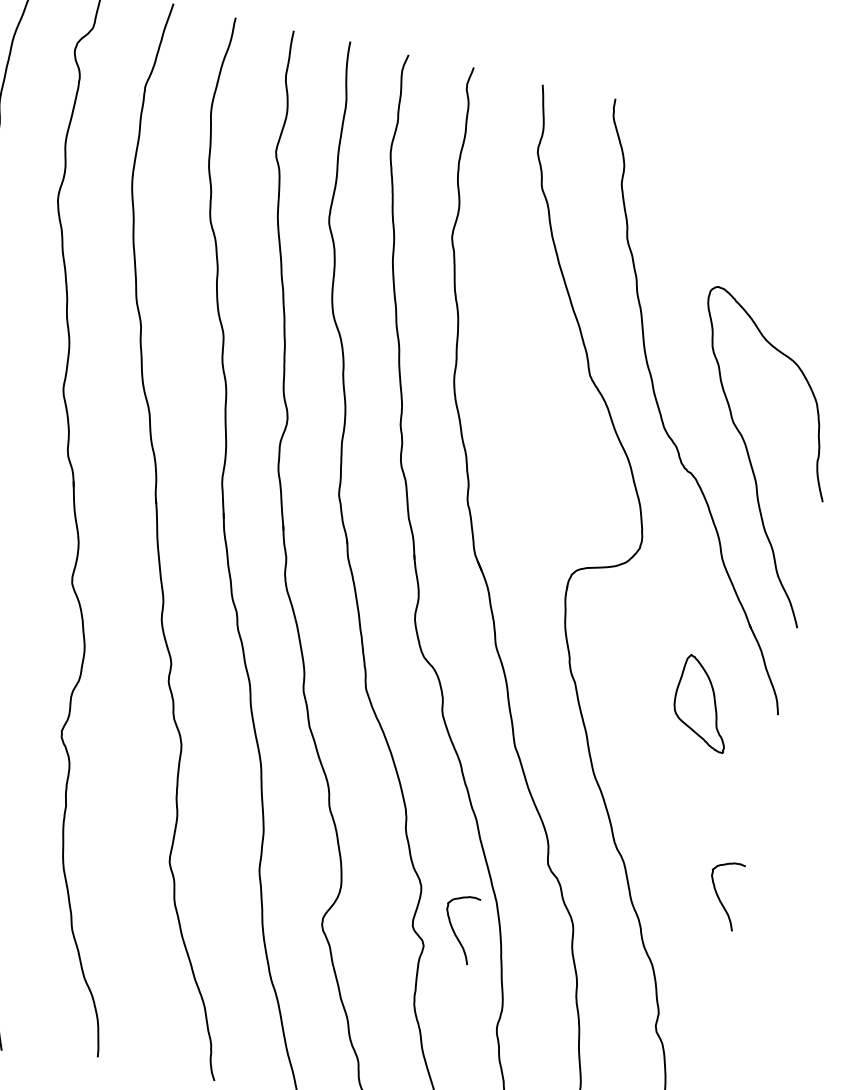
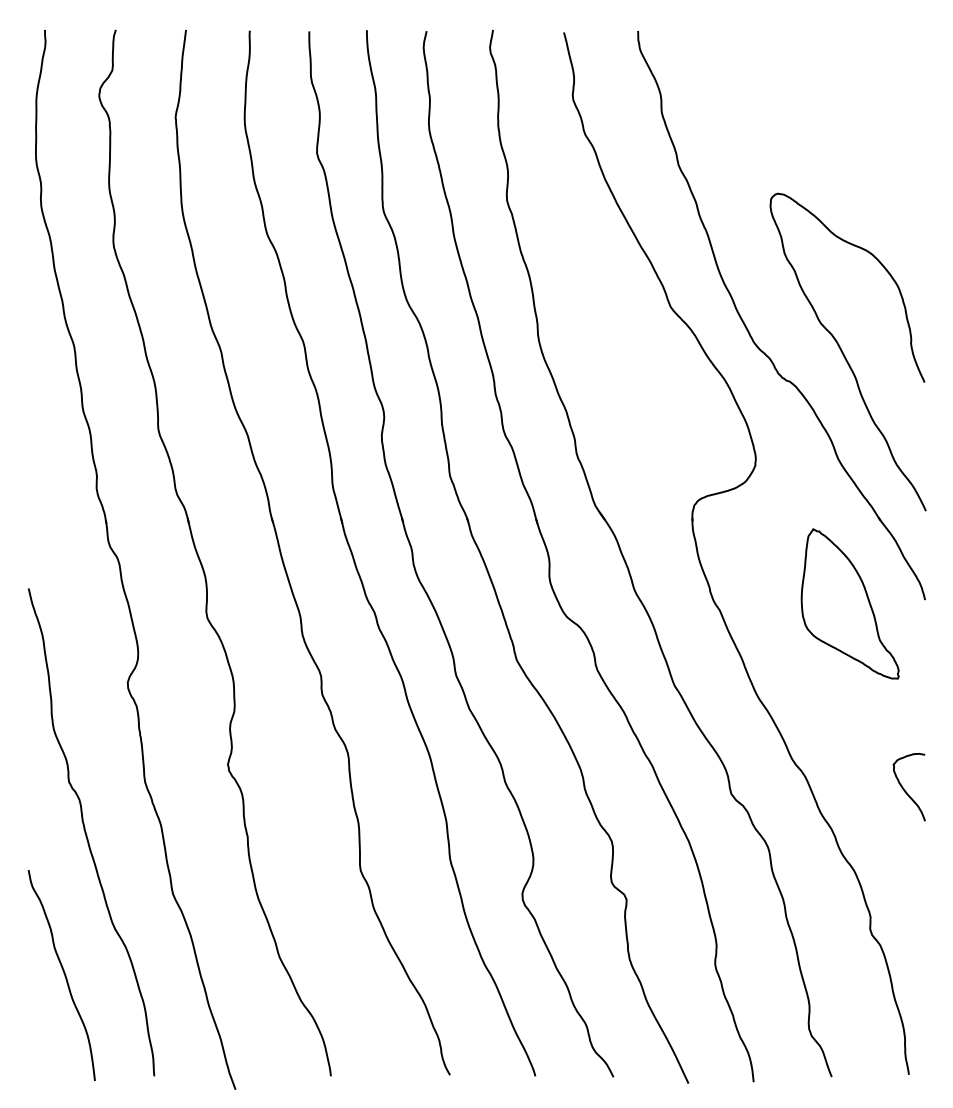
part: (703, 702) -> (849, 603), size x1.67
curve: (453, 928) -> (652, 876), removed

